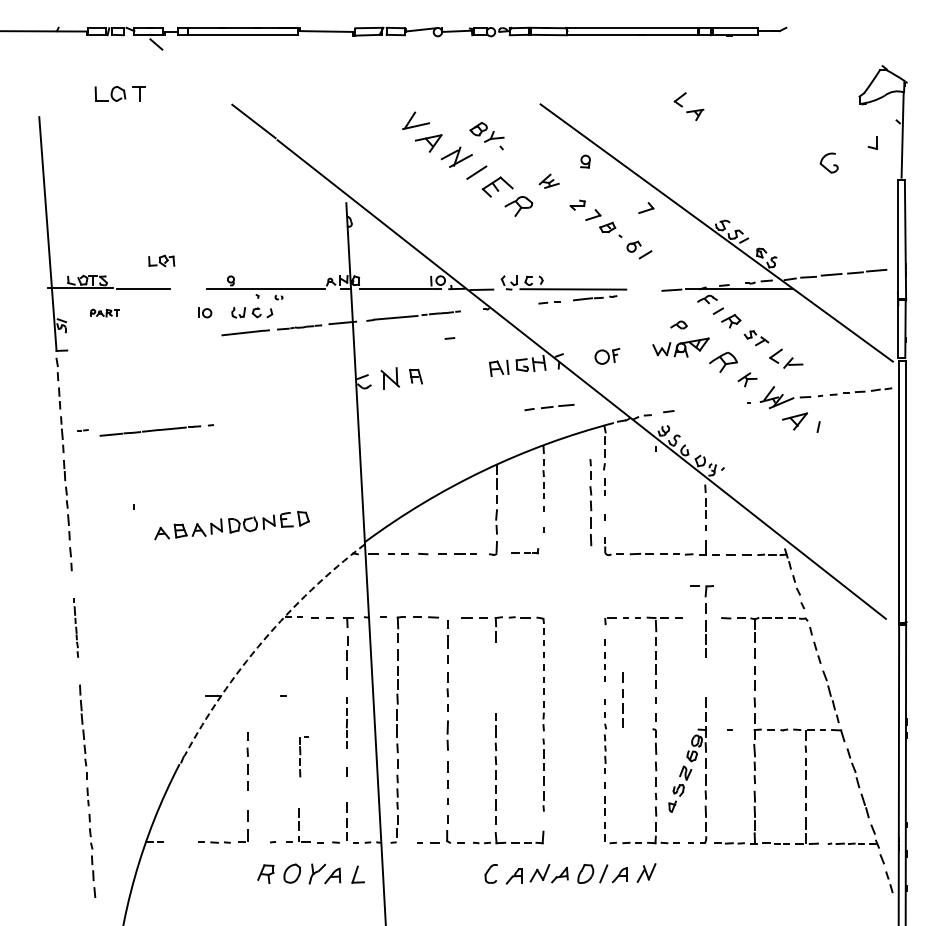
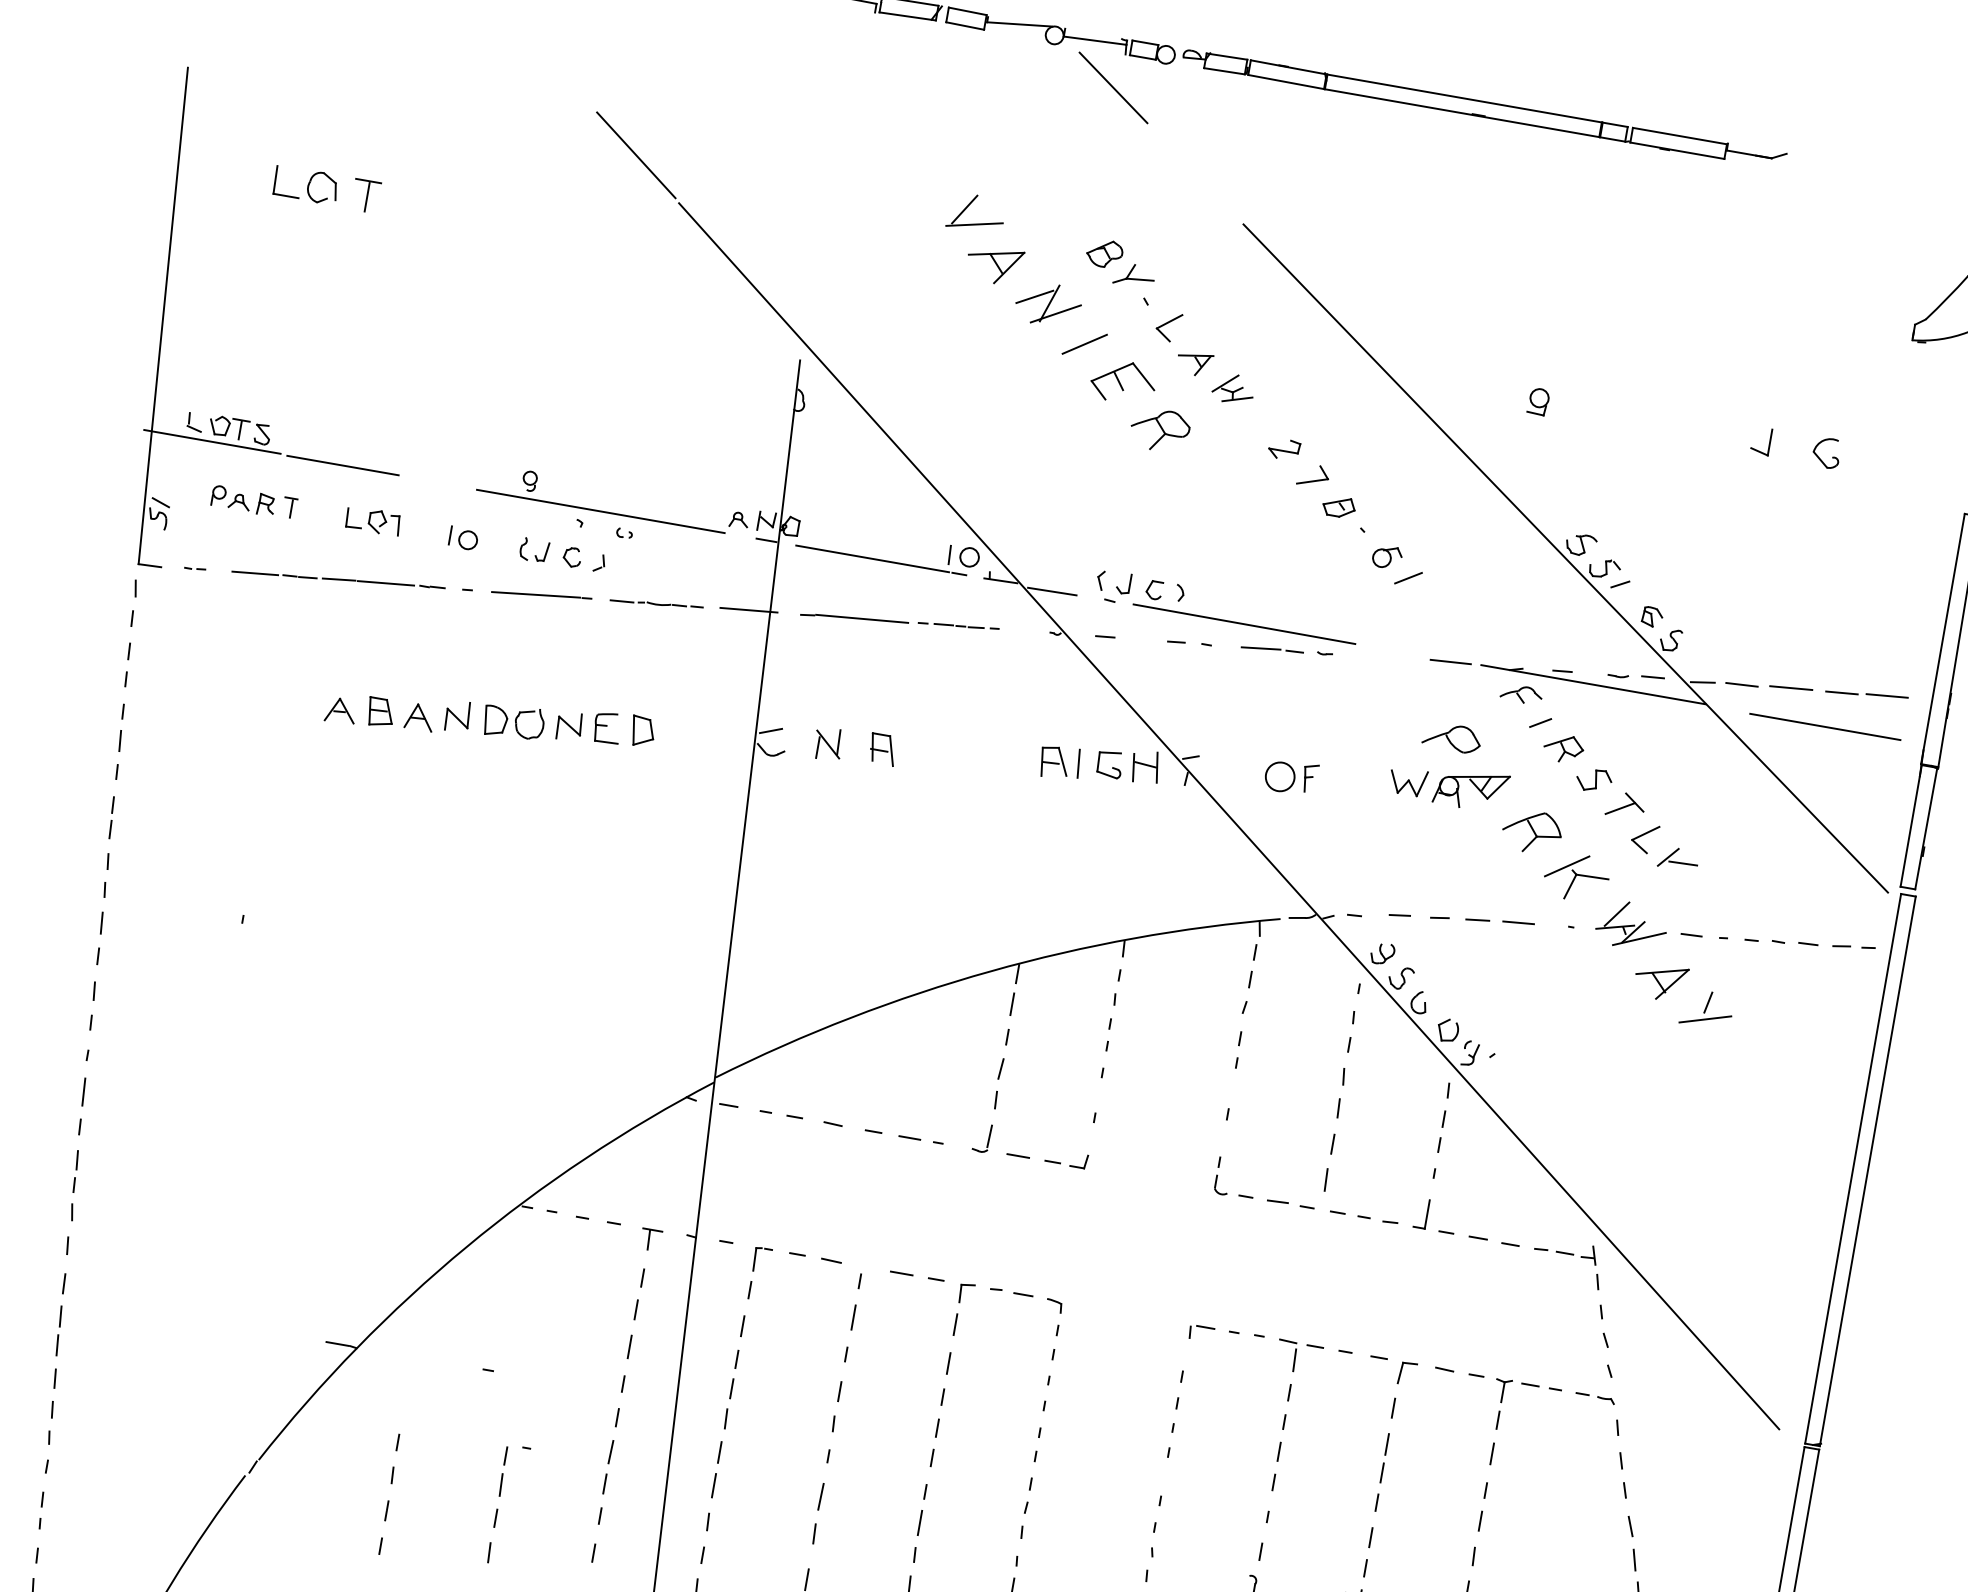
line: (468, 51) -> (1111, 87), added
part: (119, 93) -> (325, 187), moved
part: (688, 106) -> (1183, 343), moved
part: (872, 142) -> (1760, 440), moved
part: (585, 161) -> (1538, 401), moved
part: (828, 162) -> (1825, 451), size x0.71
part: (646, 207) -> (1427, 479), removed
part: (161, 260) -> (373, 519), moved
line: (850, 290) -> (1825, 727), added
part: (104, 312) -> (253, 501), size x1.43
part: (678, 324) -> (1452, 736), size x1.67
line: (449, 338) -> (1104, 636), moved
part: (756, 338) -> (1610, 794), size x1.43
part: (390, 378) -> (828, 744), size x0.71
part: (747, 379) -> (1576, 876), size x1.67
part: (549, 407) -> (1482, 920), moved
part: (82, 430) -> (193, 568), moved
line: (156, 430) -> (351, 580), moved
line: (818, 434) -> (1705, 1018), added
part: (590, 502) -> (1338, 1101), moved
part: (231, 525) -> (489, 719), moved
part: (524, 551) -> (1046, 1155), size x1.43
part: (701, 621) -> (1379, 1434), moved
part: (76, 627) -> (79, 1151), size x1.67
arc: (263, 640) -> (466, 1246), dashed -> solid
line: (622, 697) -> (940, 1405), moved
part: (346, 722) -> (610, 1449), size x1.43
part: (303, 756) -> (507, 1504), size x1.43

